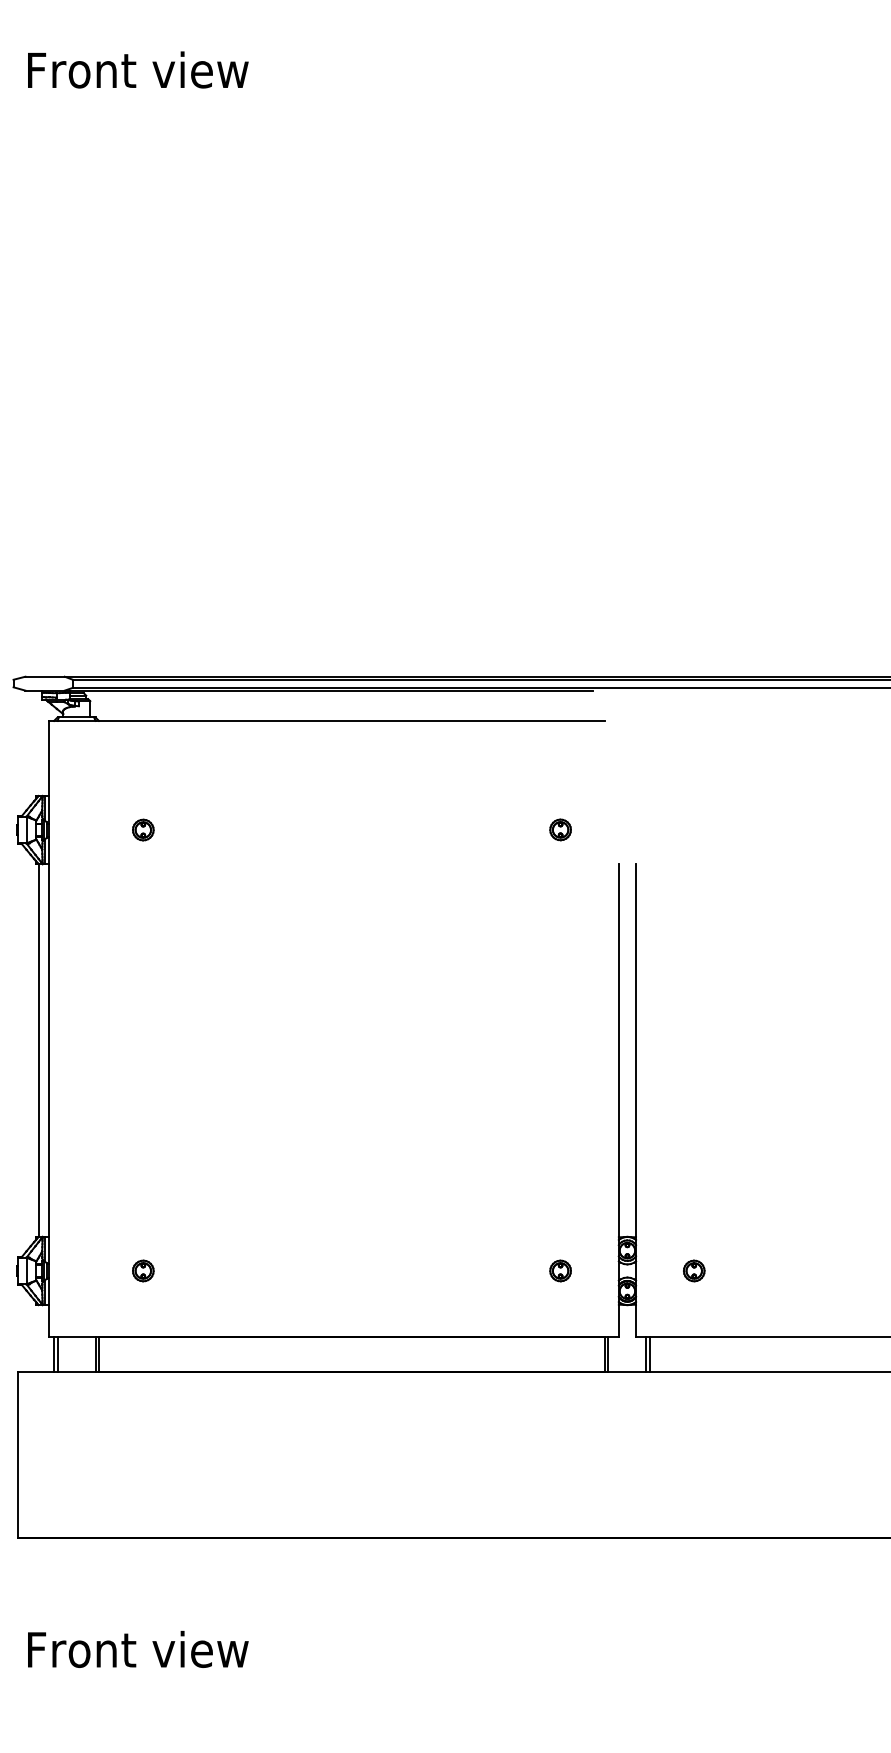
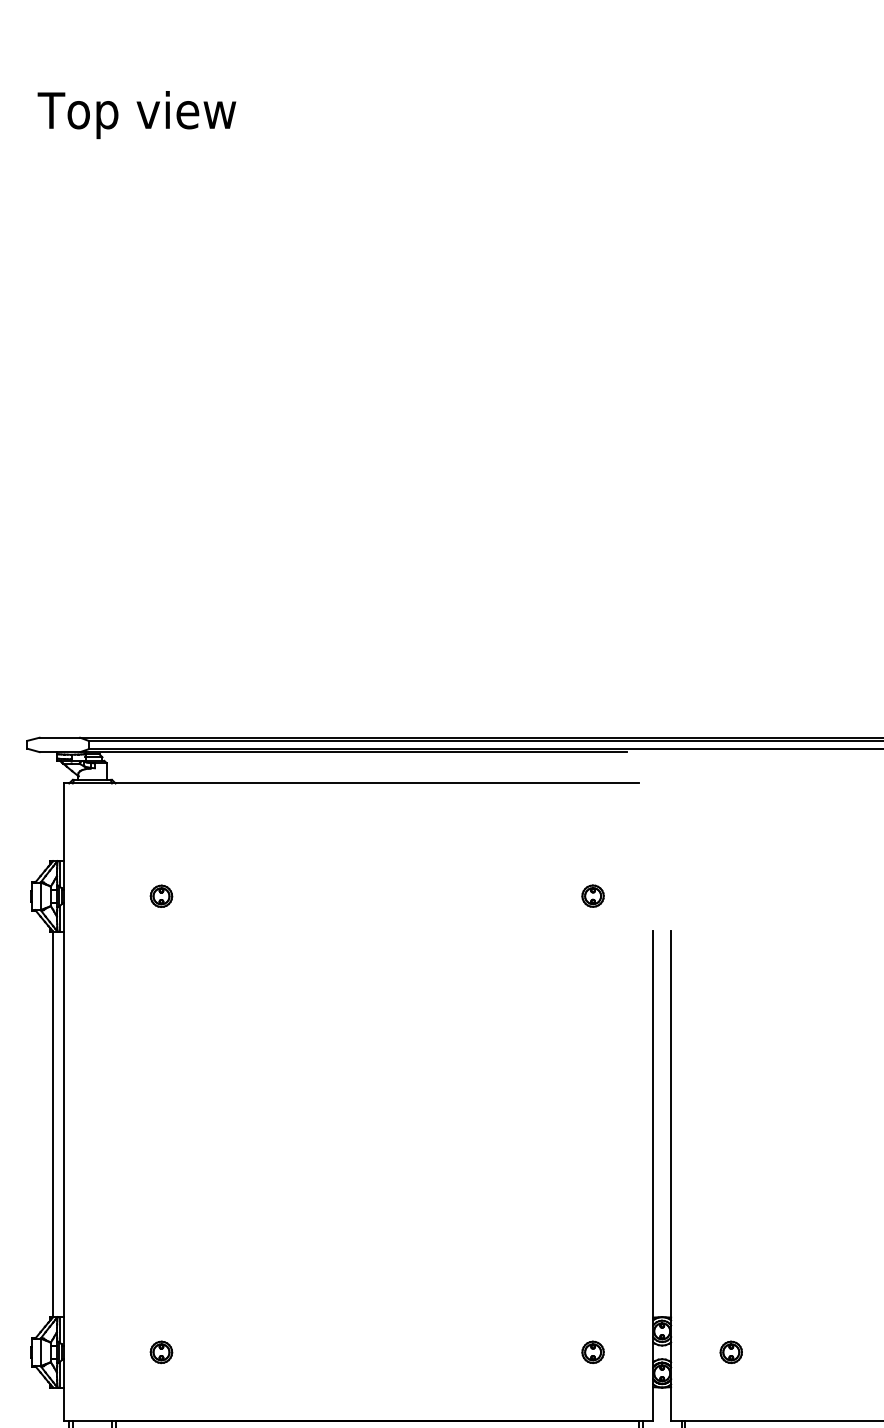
text: (135, 74) -> (153, 114), Front view -> Top view

